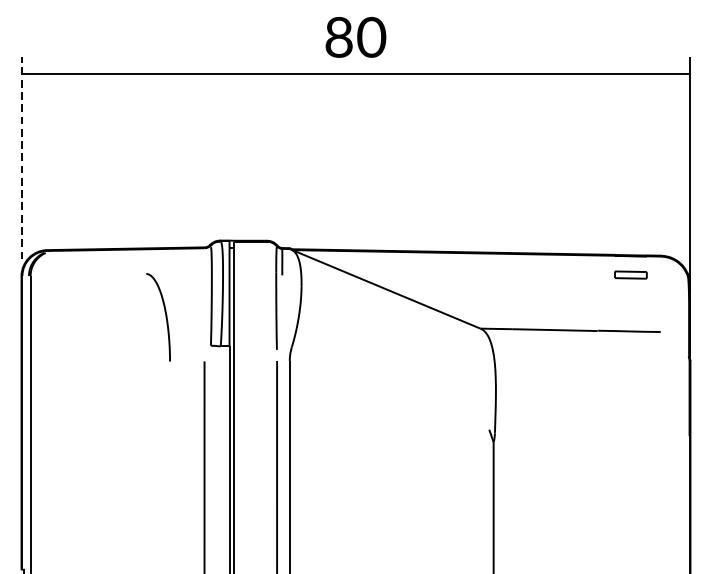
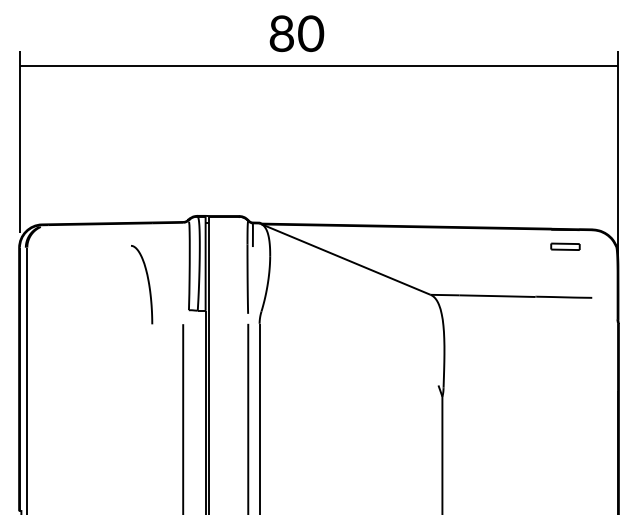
text: (355, 37) -> (296, 33), moved
line: (21, 158) -> (19, 142), dashed -> solid

